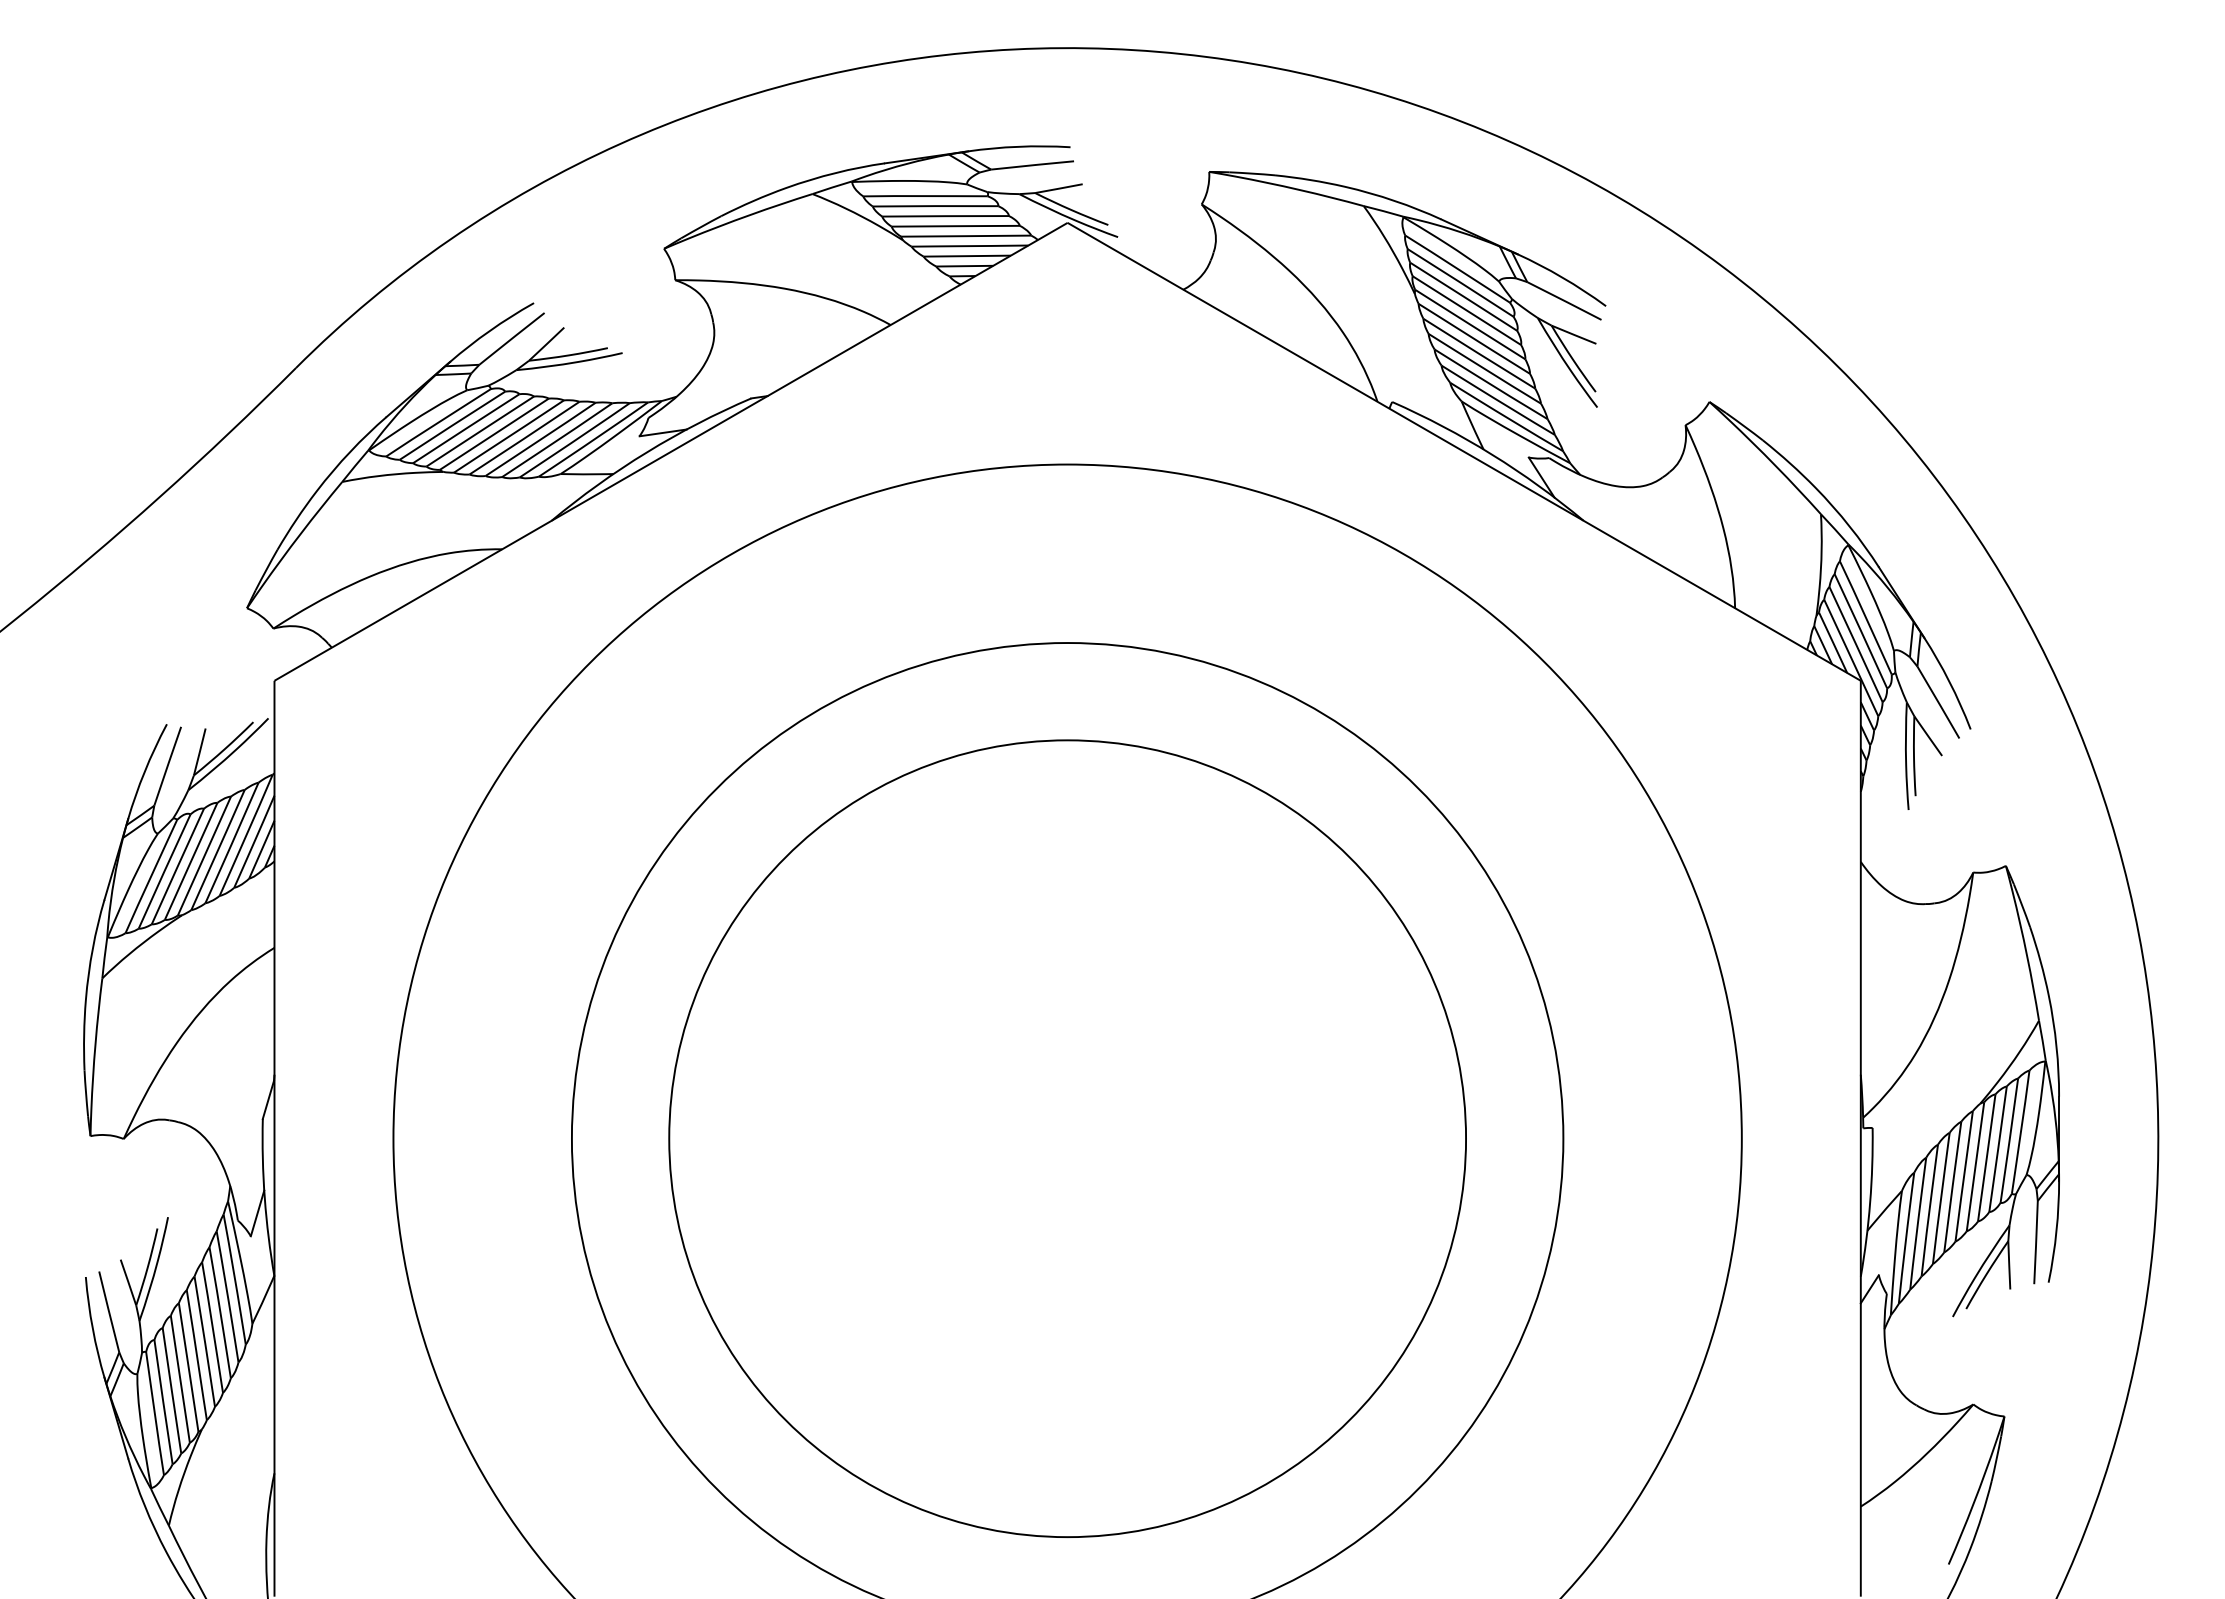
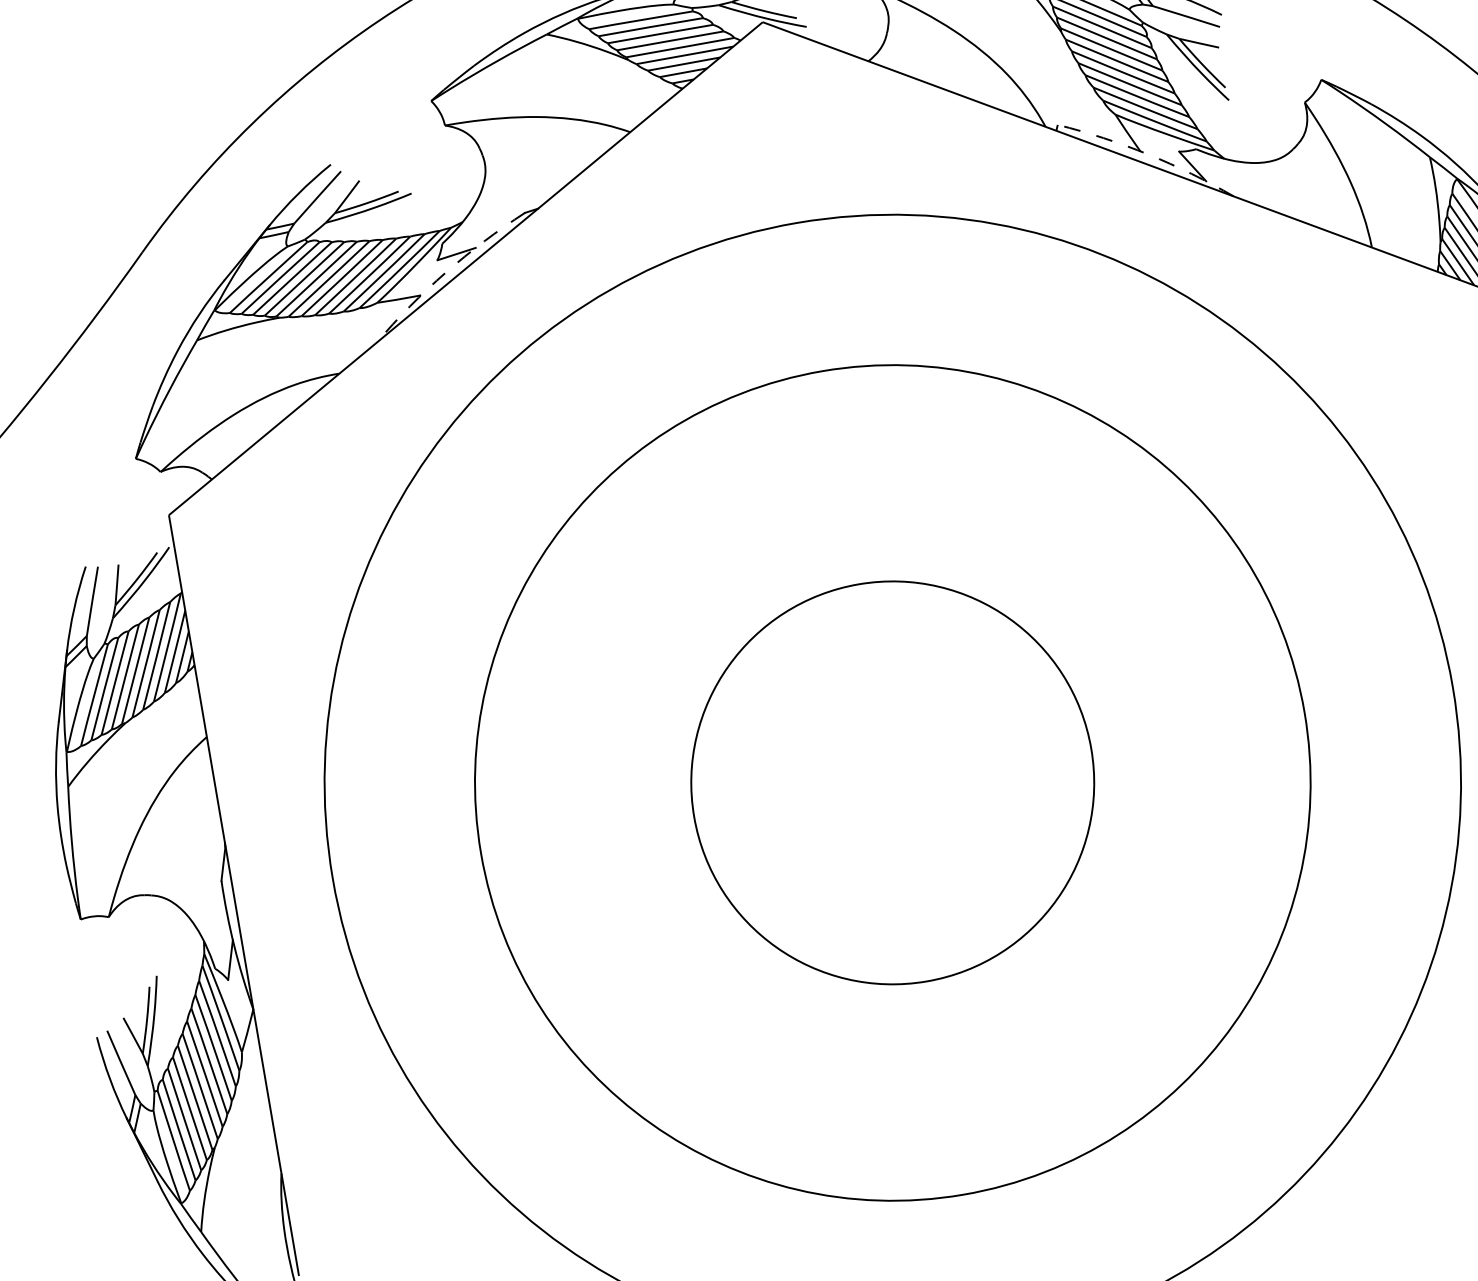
arc: (647, 452) -> (446, 272), solid -> dashed
arc: (1492, 454) -> (1148, 154), solid -> dashed
circle: (1067, 1138) -> (892, 782), size x0.6

